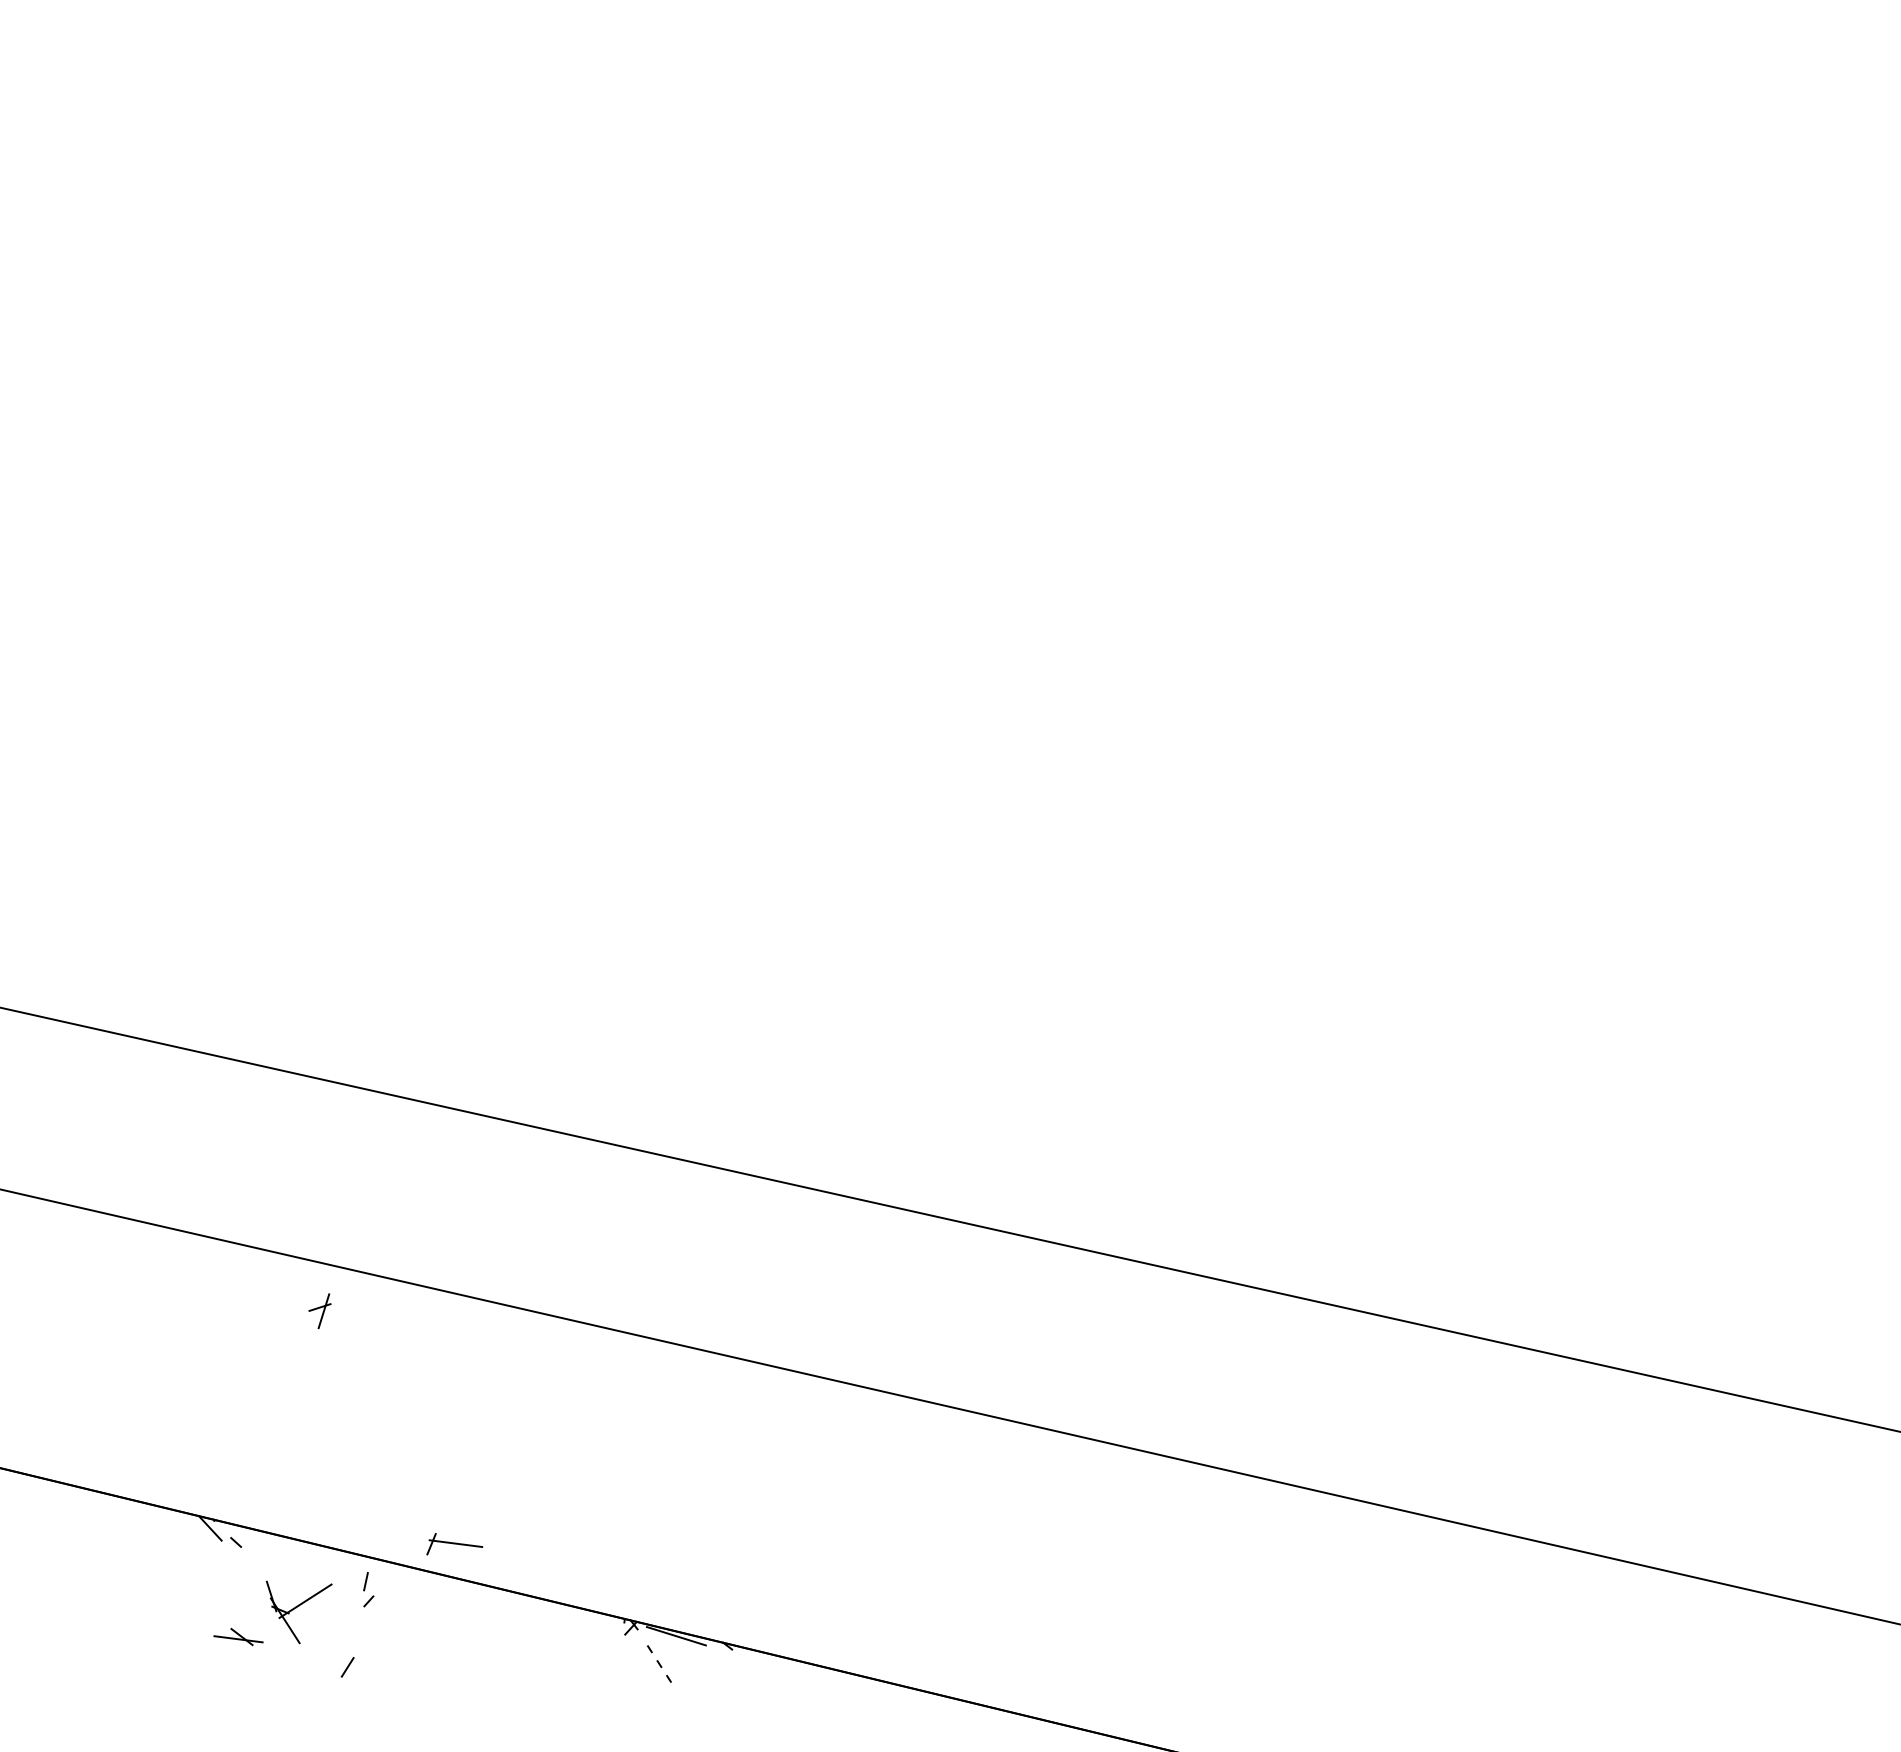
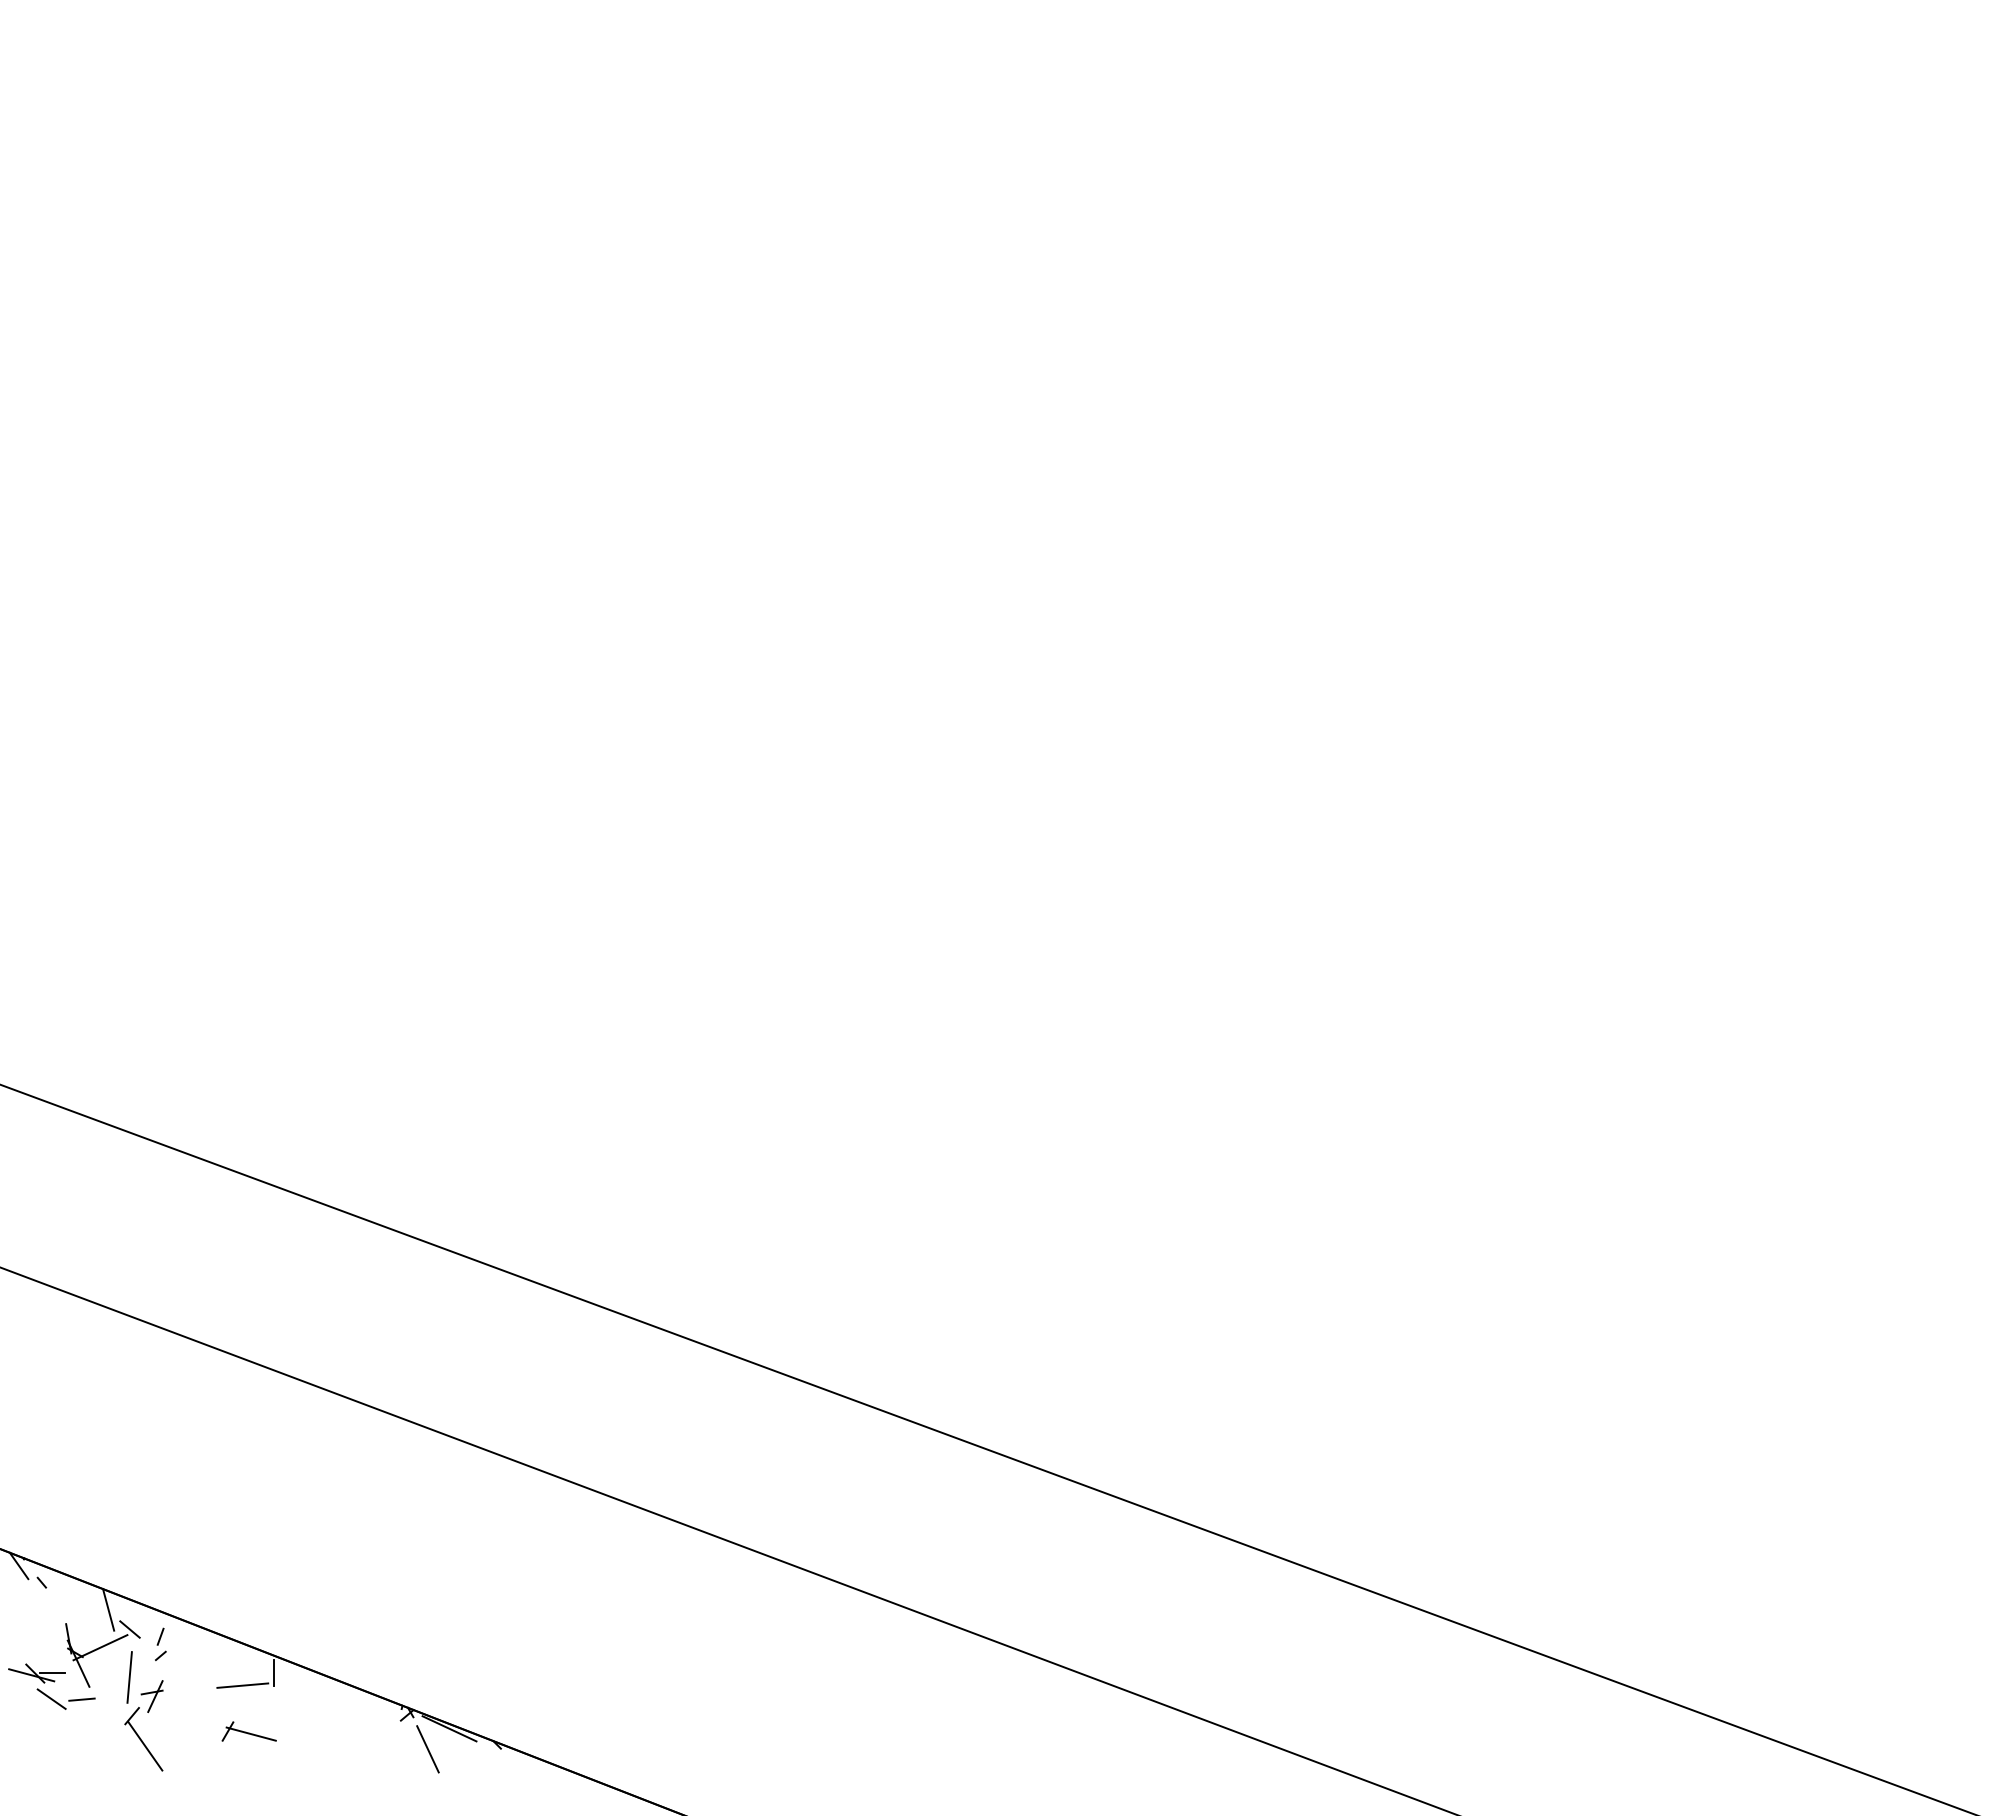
part: (319, 1311) -> (151, 1696), moved
part: (452, 1541) -> (248, 1731), moved
line: (308, 1560) -> (108, 1609), added
line: (332, 1578) -> (129, 1629), added
line: (487, 1602) -> (273, 1672), added
line: (457, 1620) -> (242, 1685), added
line: (339, 1627) -> (129, 1677), added
line: (259, 1633) -> (52, 1672), added
line: (293, 1657) -> (81, 1699), added
line: (262, 1660) -> (51, 1698), added
line: (656, 1660) -> (427, 1749), dashed -> solid
line: (365, 1695) -> (145, 1745), added

